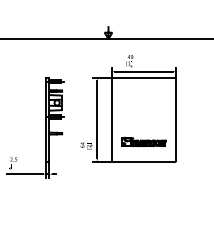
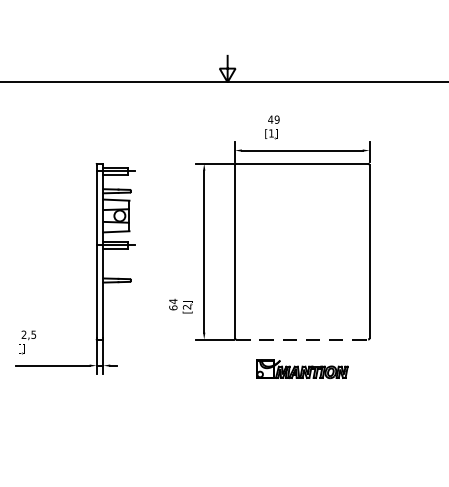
part: (143, 141) -> (301, 368), moved
line: (144, 161) -> (303, 339), solid -> dashed

